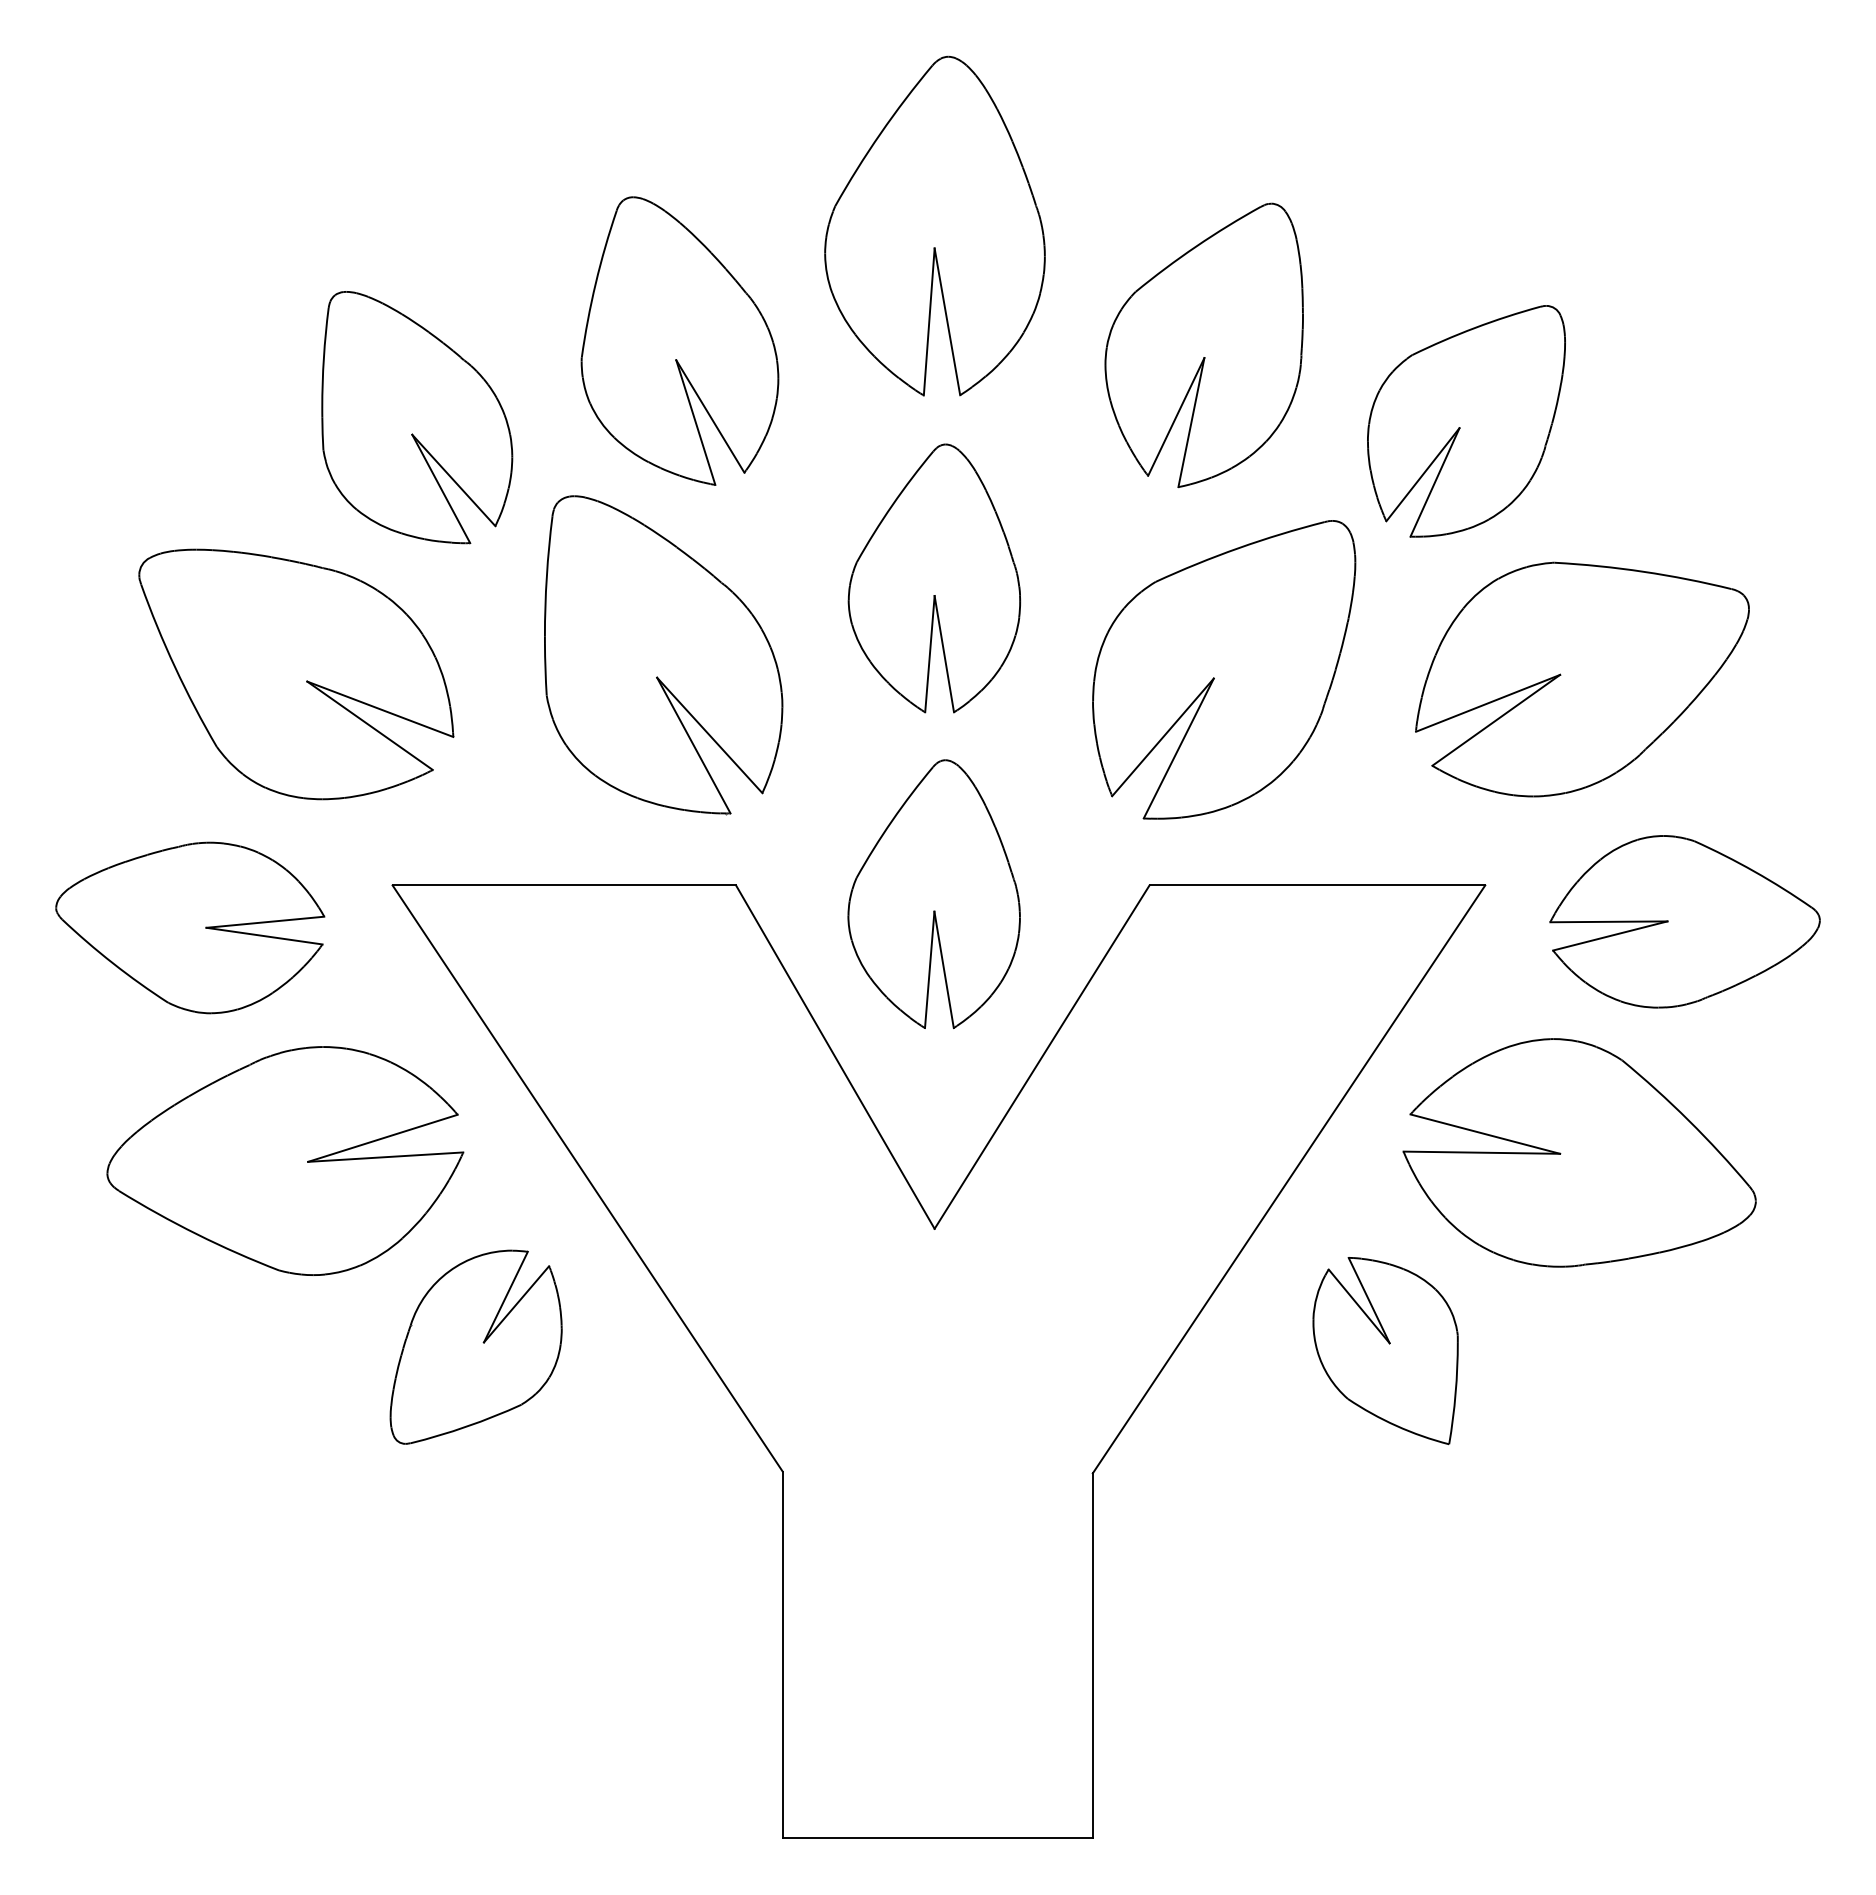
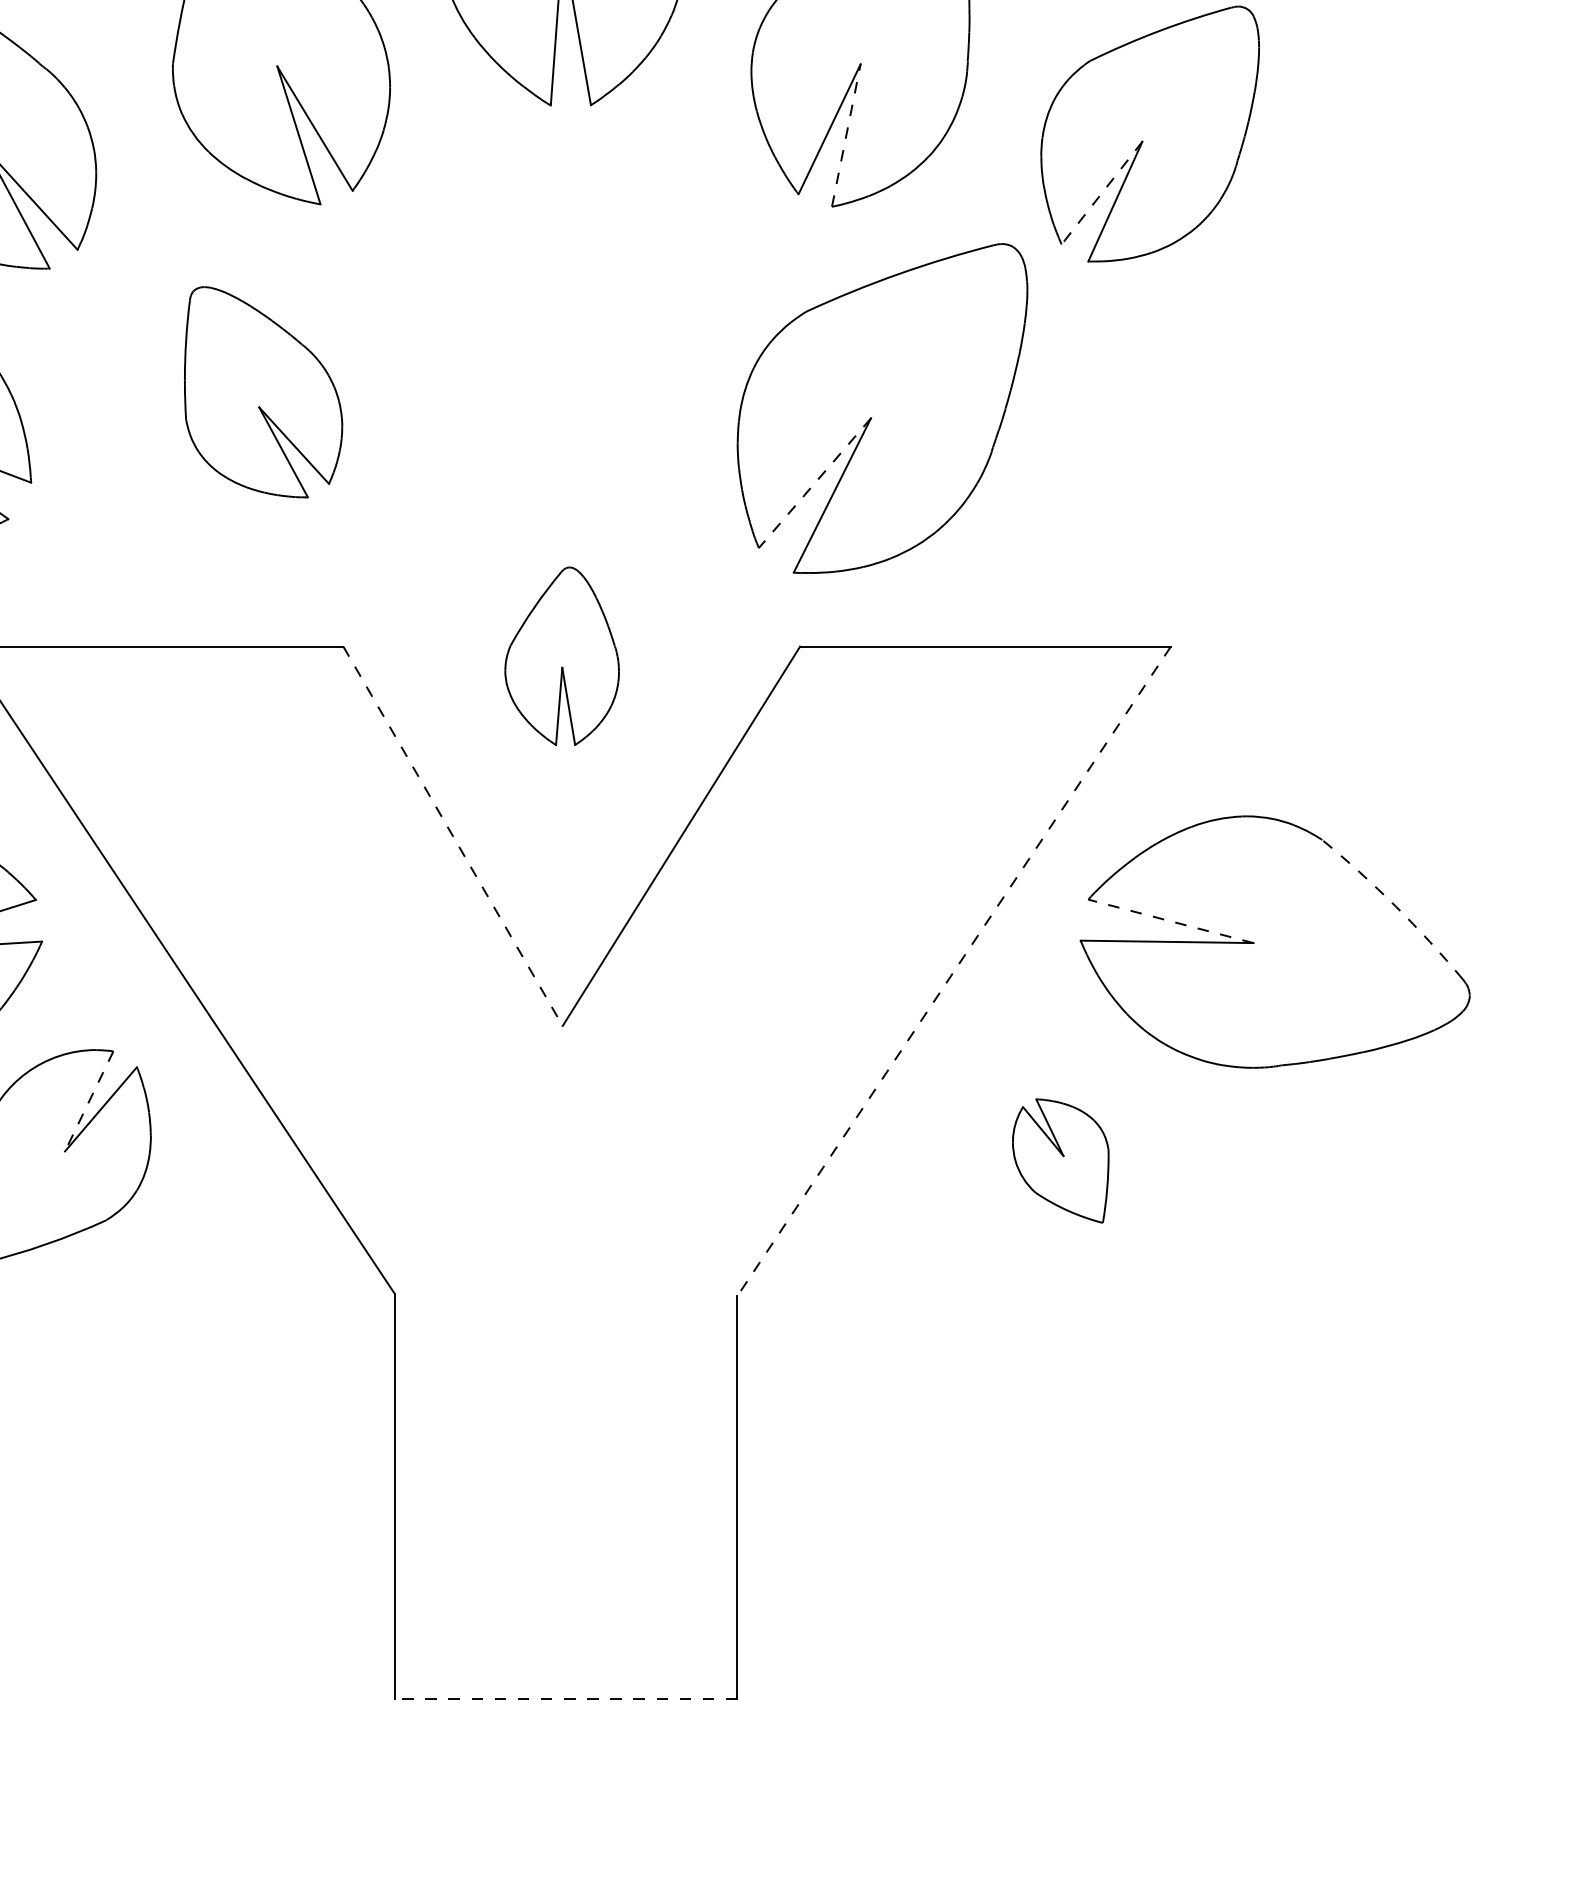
line: (1191, 422) -> (846, 135), solid -> dashed
line: (1422, 475) -> (1101, 193), solid -> dashed
part: (934, 578) -> (562, 307), removed
part: (663, 655) -> (263, 392), size x0.6
part: (1582, 679) -> (1278, 419), removed
line: (1163, 737) -> (815, 483), solid -> dashed
part: (933, 893) -> (561, 655), size x0.6
part: (1684, 921) -> (1390, 686), removed
line: (835, 1057) -> (453, 836), solid -> dashed
arc: (1688, 1120) -> (1395, 906), solid -> dashed
line: (1484, 1134) -> (1170, 921), solid -> dashed
line: (1288, 1179) -> (953, 971), solid -> dashed
line: (505, 1297) -> (88, 1101), solid -> dashed
part: (1385, 1351) -> (1060, 1161), size x0.6
line: (937, 1838) -> (565, 1699), solid -> dashed

